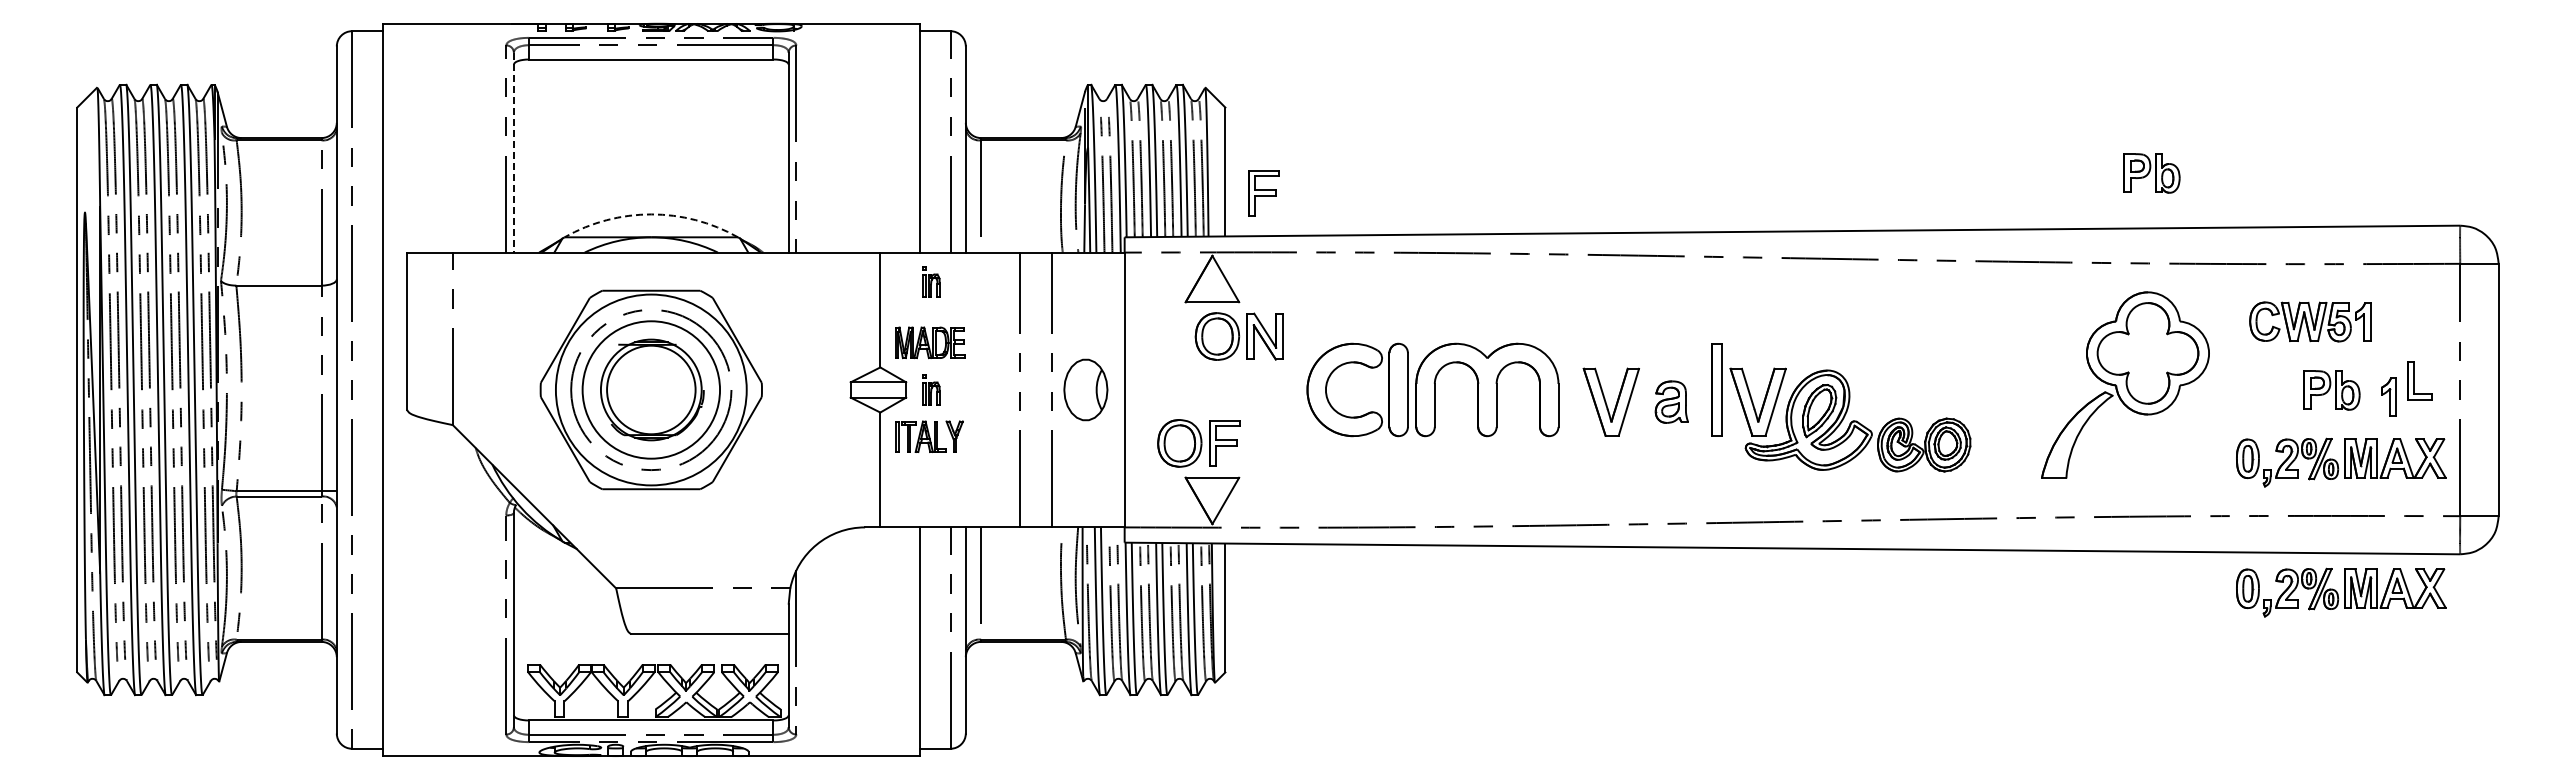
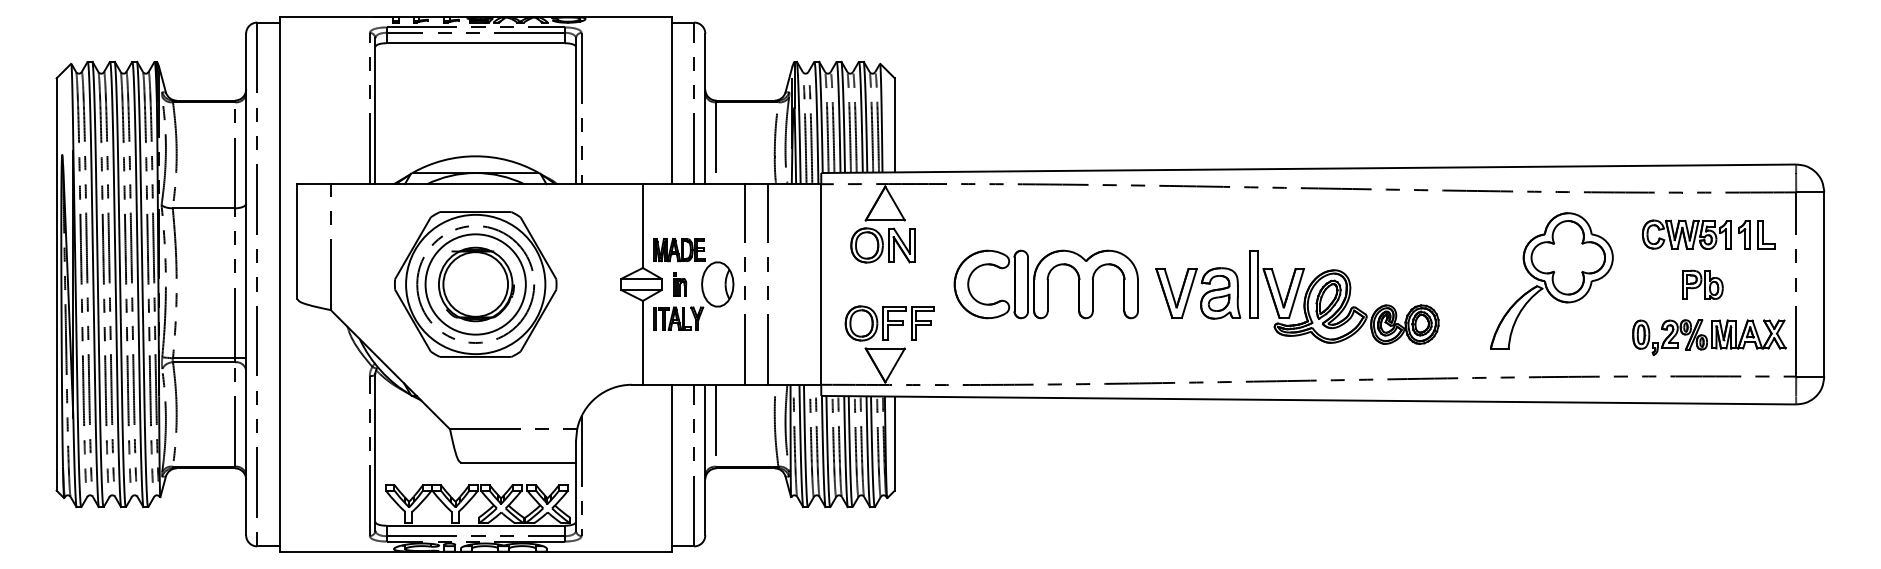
line: (513, 152) -> (375, 111), dashed -> solid
part: (2151, 173) -> (1570, 126), removed
part: (1263, 193) -> (922, 323), moved
arc: (651, 214) -> (475, 156), dashed -> solid
part: (931, 281) -> (680, 205), removed
part: (1238, 336) -> (882, 245), moved
part: (2419, 380) -> (1766, 234), moved
part: (1085, 389) -> (717, 284), moved
part: (2388, 396) -> (1743, 234), moved
part: (1671, 401) -> (1220, 292), size x1.67
part: (2341, 592) -> (1709, 432), removed

